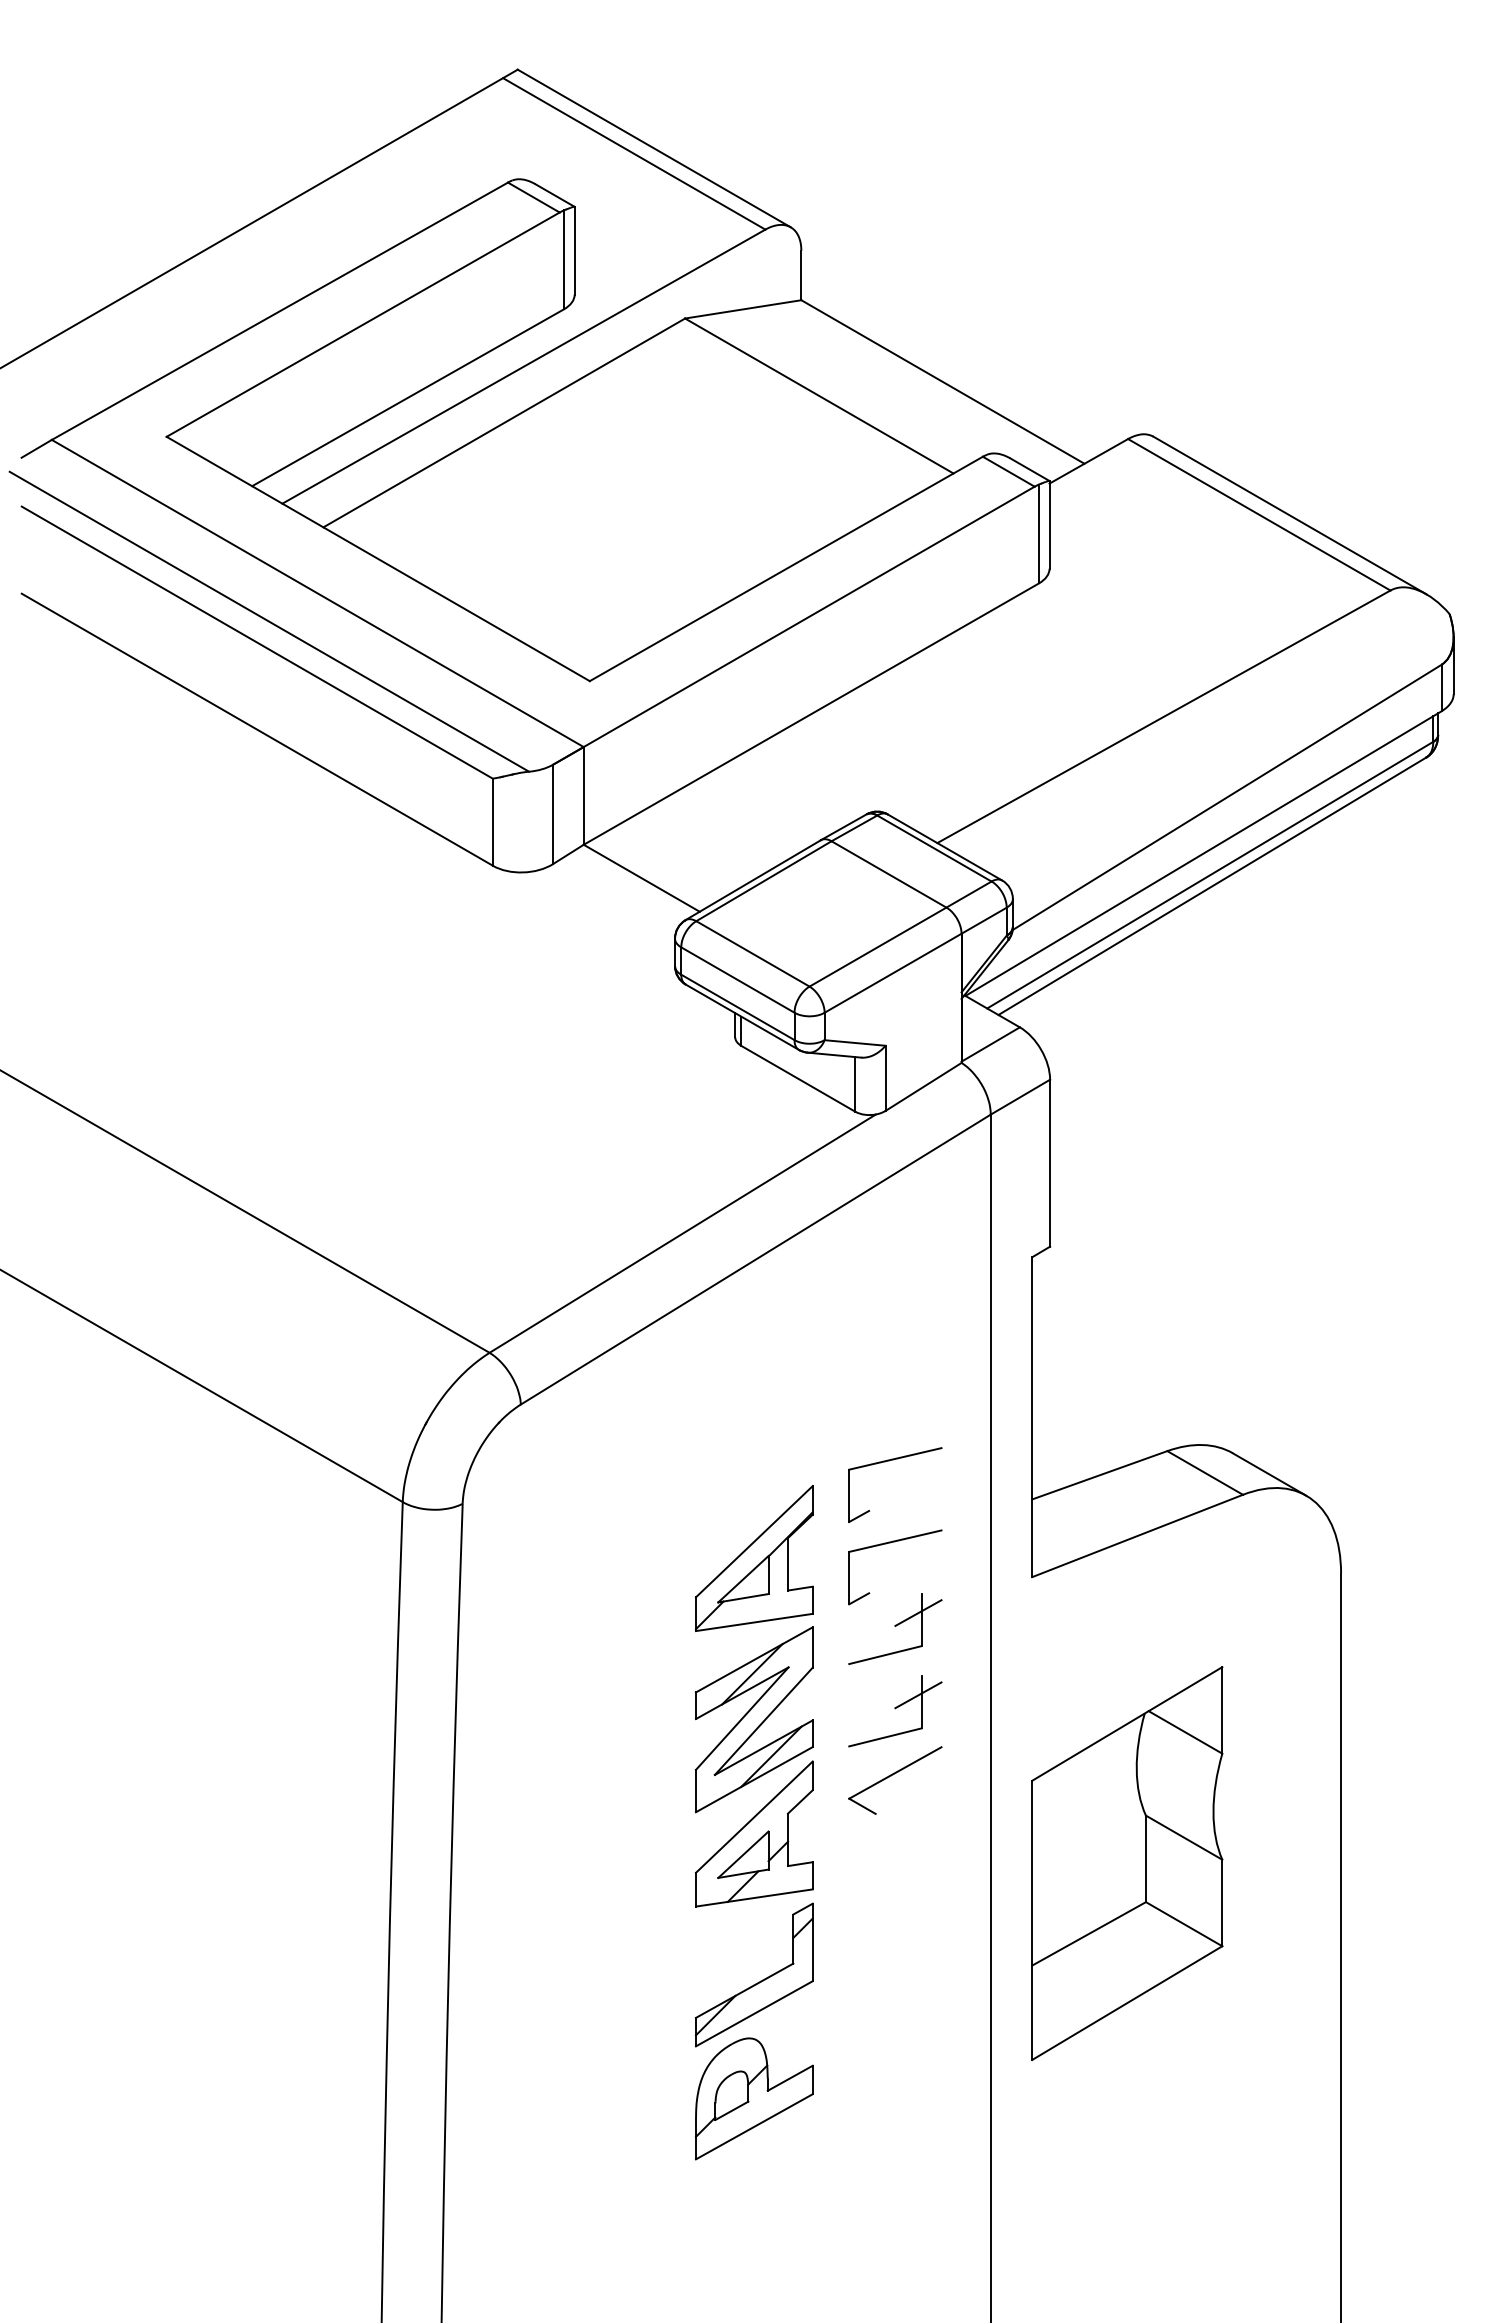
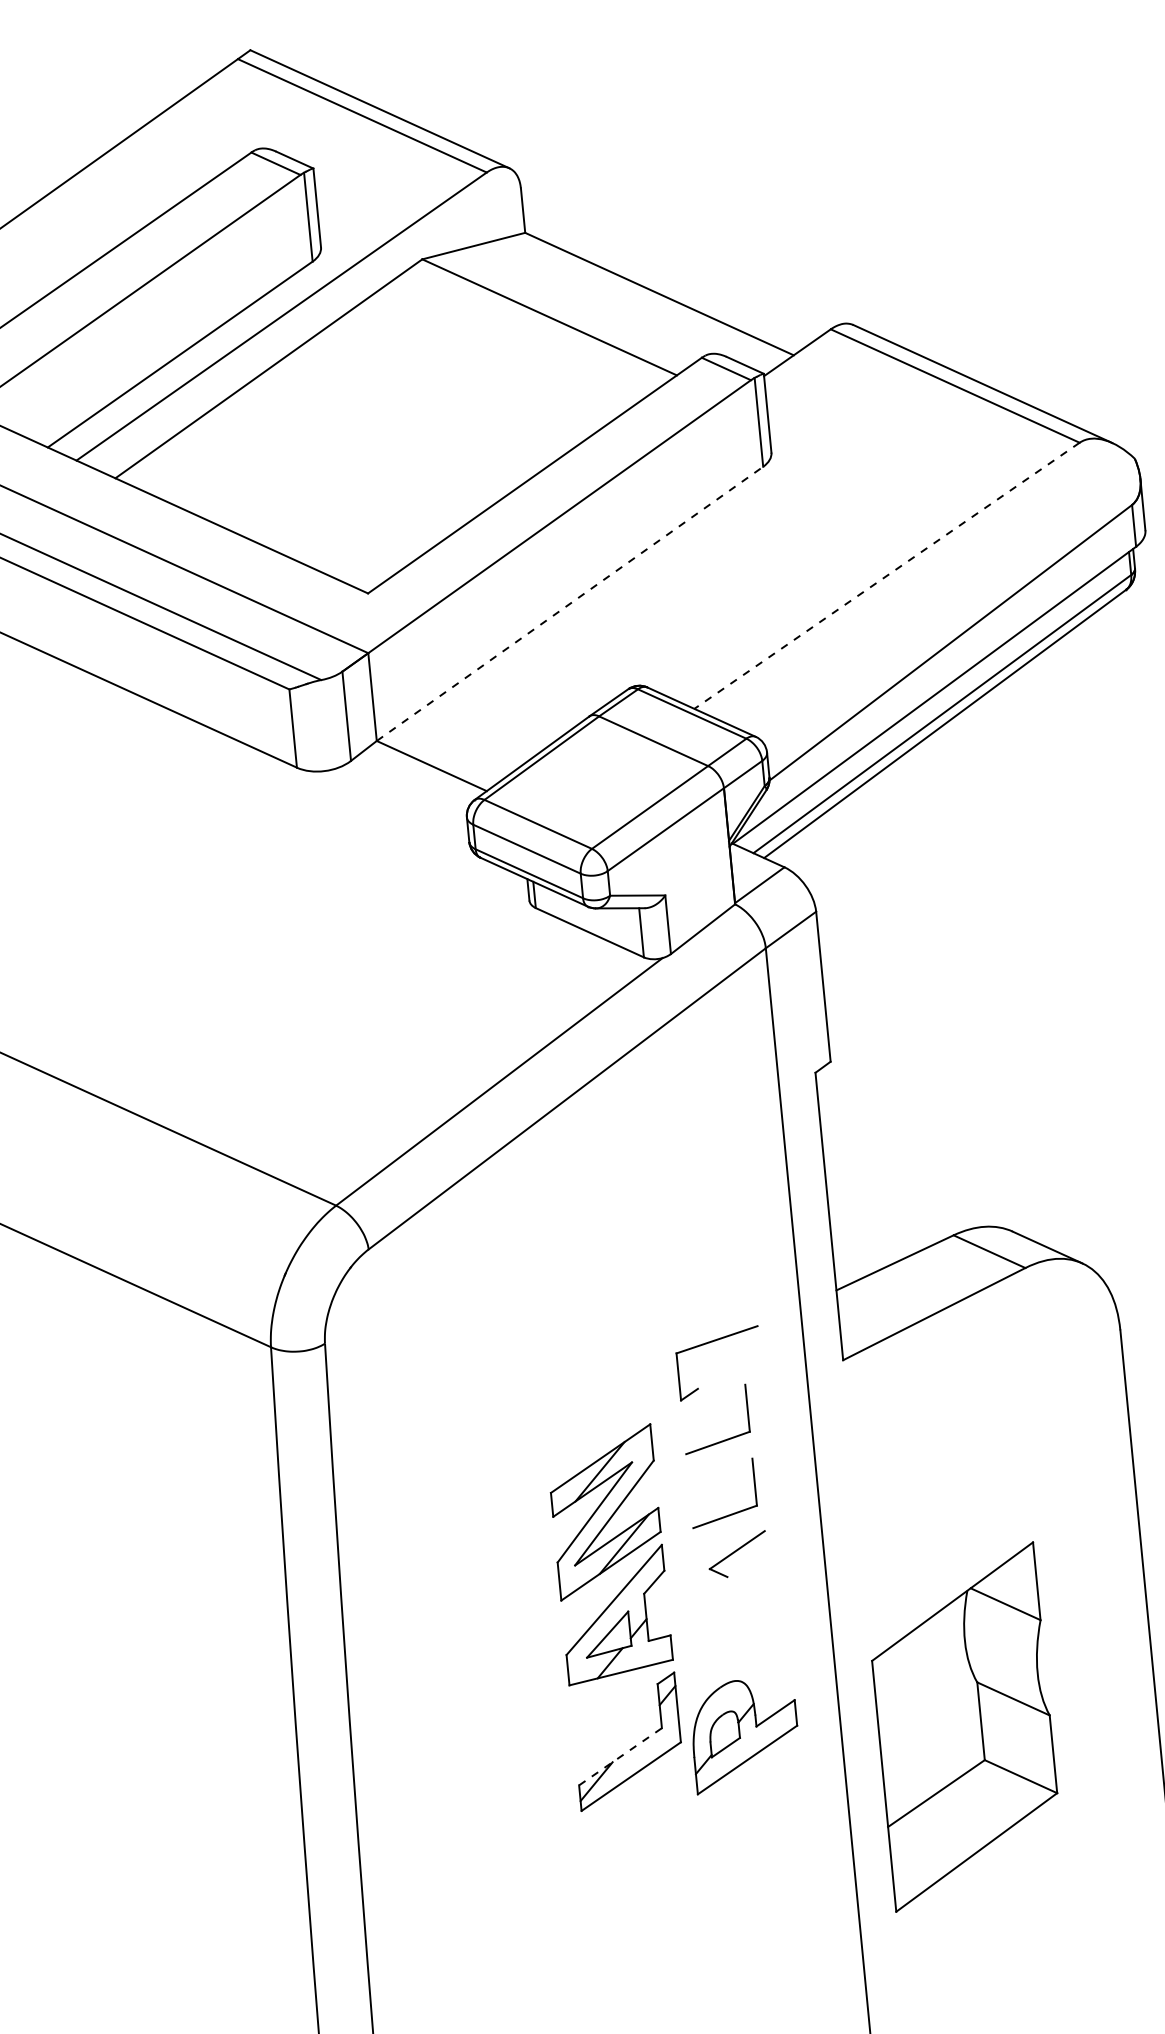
line: (811, 713) -> (570, 603), solid -> dashed
line: (1163, 717) -> (886, 576), solid -> dashed
part: (889, 1461) -> (704, 1268), removed
part: (753, 1558) -> (591, 1367), removed
line: (918, 1612) -> (743, 1401), removed
line: (918, 1695) -> (751, 1476), removed
part: (895, 1780) -> (737, 1554), size x0.7
part: (1127, 1863) -> (964, 1727), moved
line: (744, 1990) -> (620, 1756), solid -> dashed
part: (754, 2098) -> (745, 1734), moved

